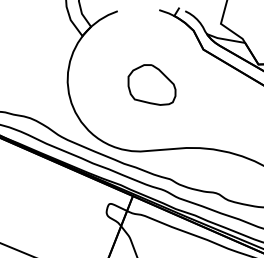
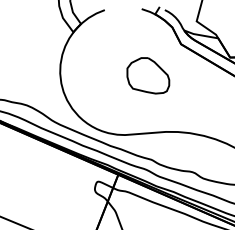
part: (152, 84) -> (148, 75), moved

